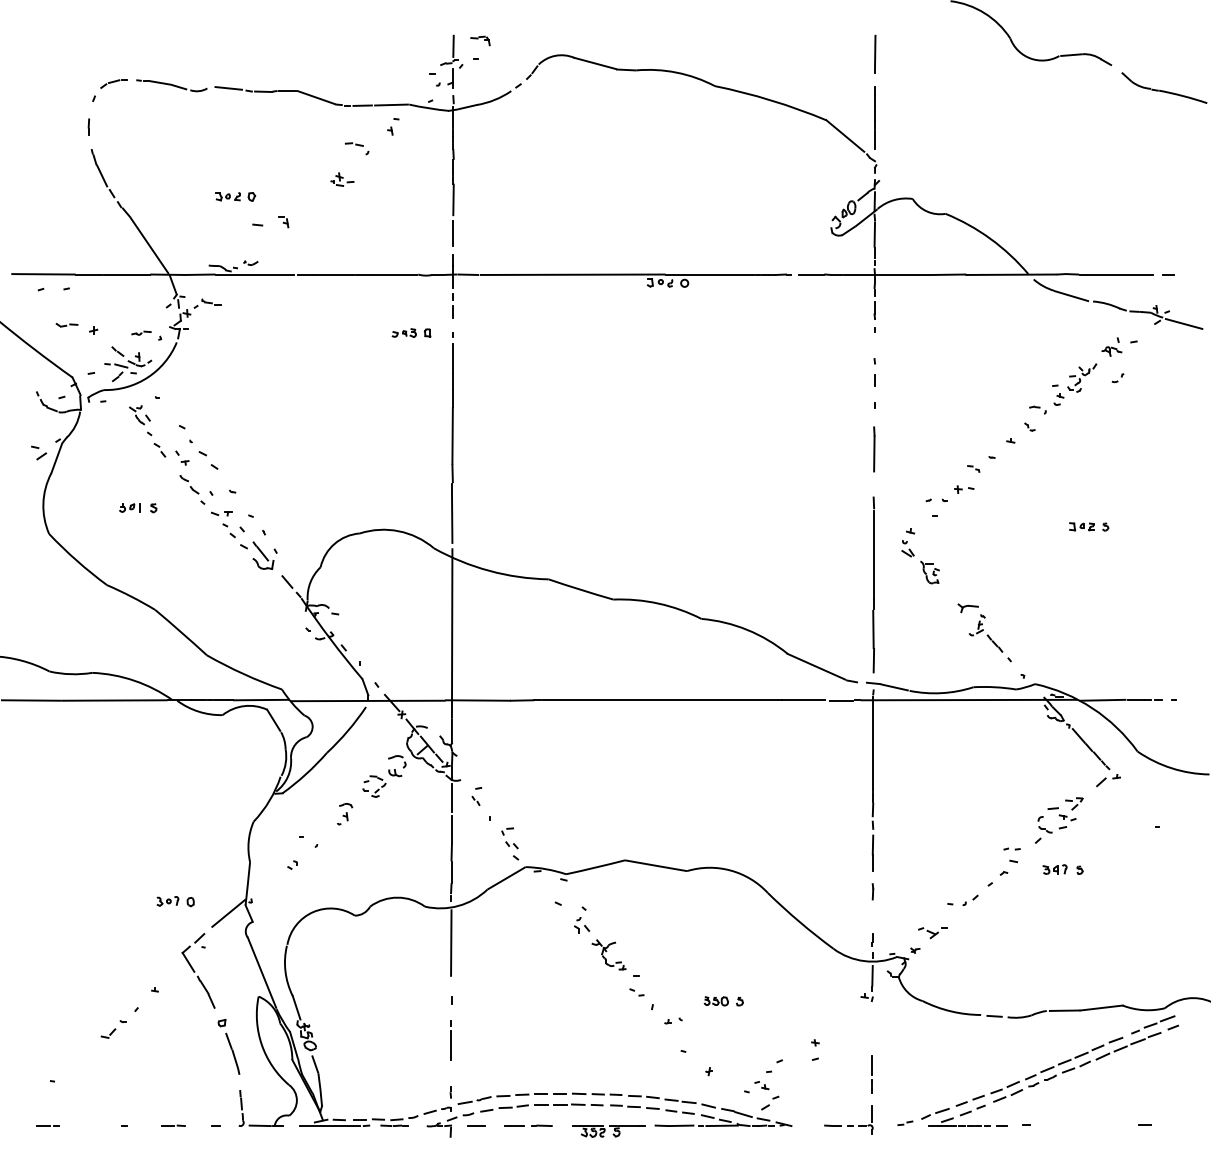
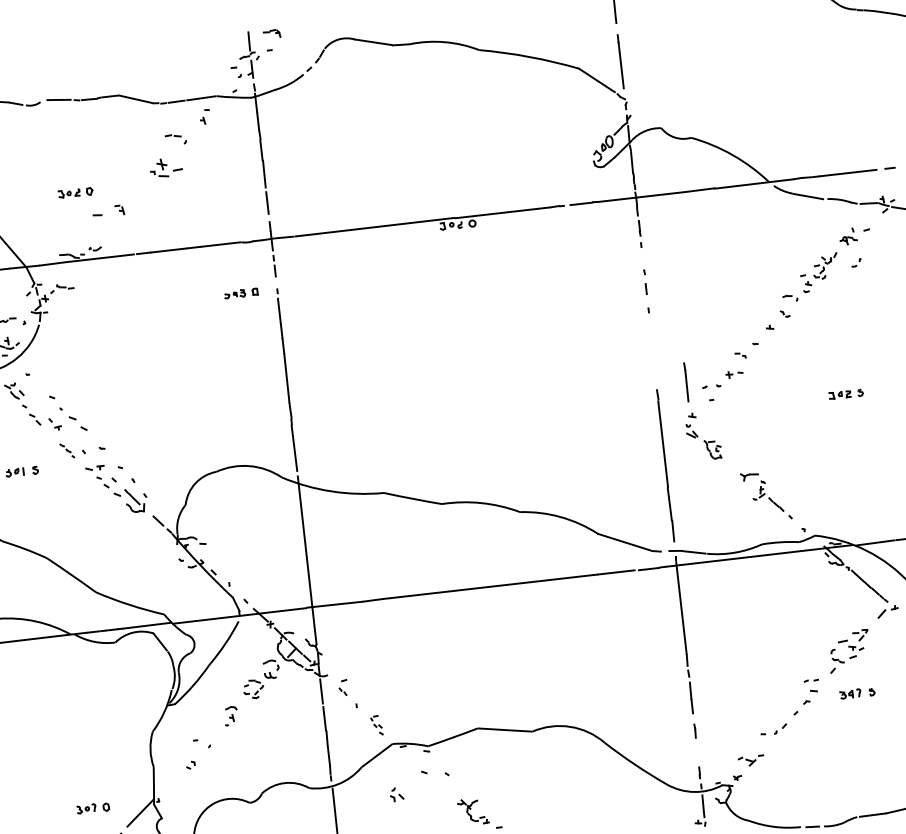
part: (342, 179) -> (166, 167), size x1.6
line: (874, 449) -> (686, 382), moved
part: (192, 489) -> (67, 450), size x0.6
part: (510, 843) -> (377, 725), size x0.7
part: (581, 925) -> (396, 794), moved

